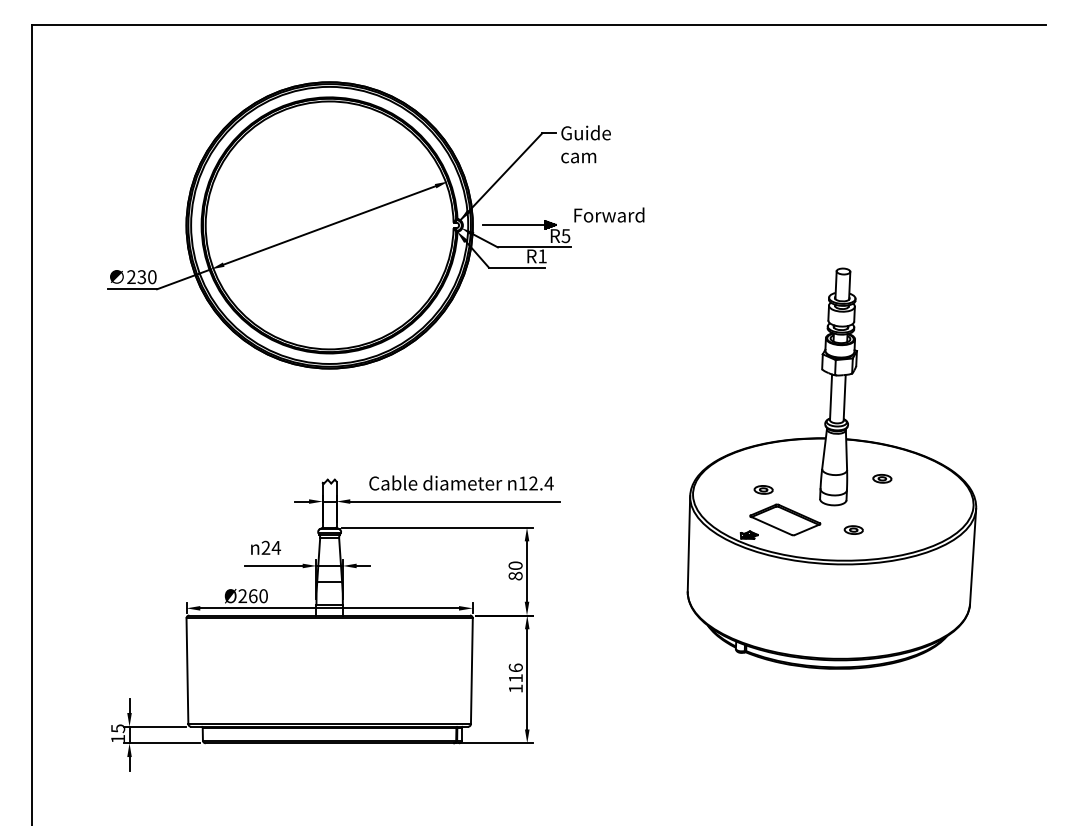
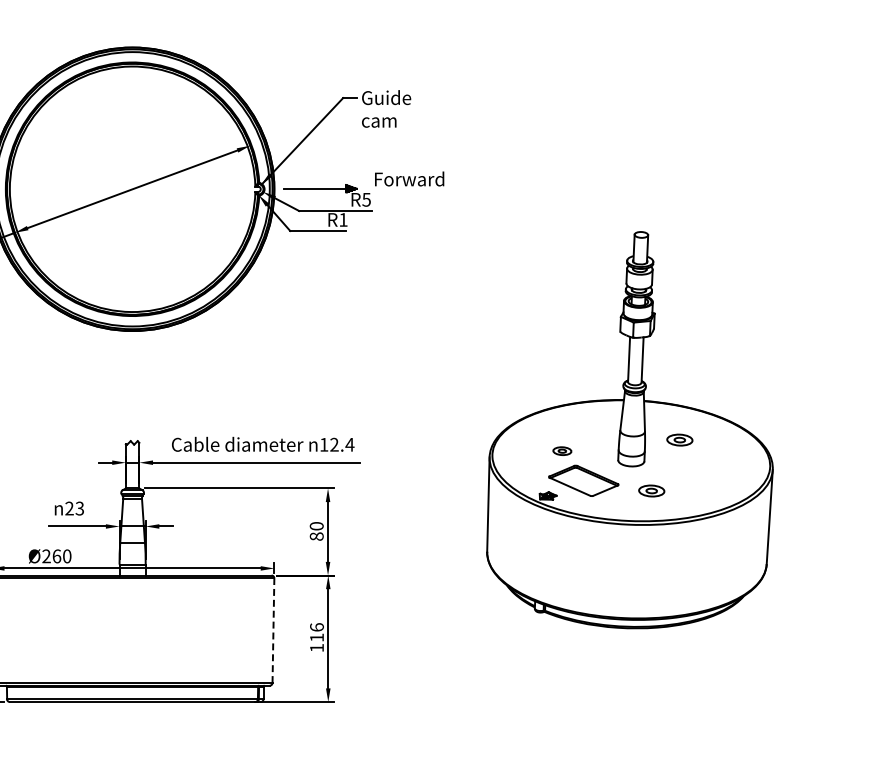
part: (882, 478) -> (680, 439), size x1.4
part: (853, 529) -> (651, 490), size x1.4
text: (276, 547) -> (79, 508), 24 -> 23
line: (471, 671) -> (273, 630), solid -> dashed

